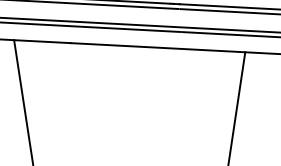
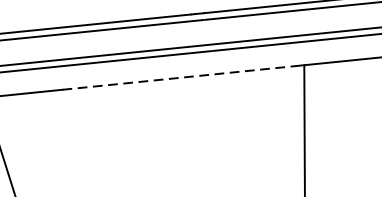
line: (155, 47) -> (180, 77), solid -> dashed

